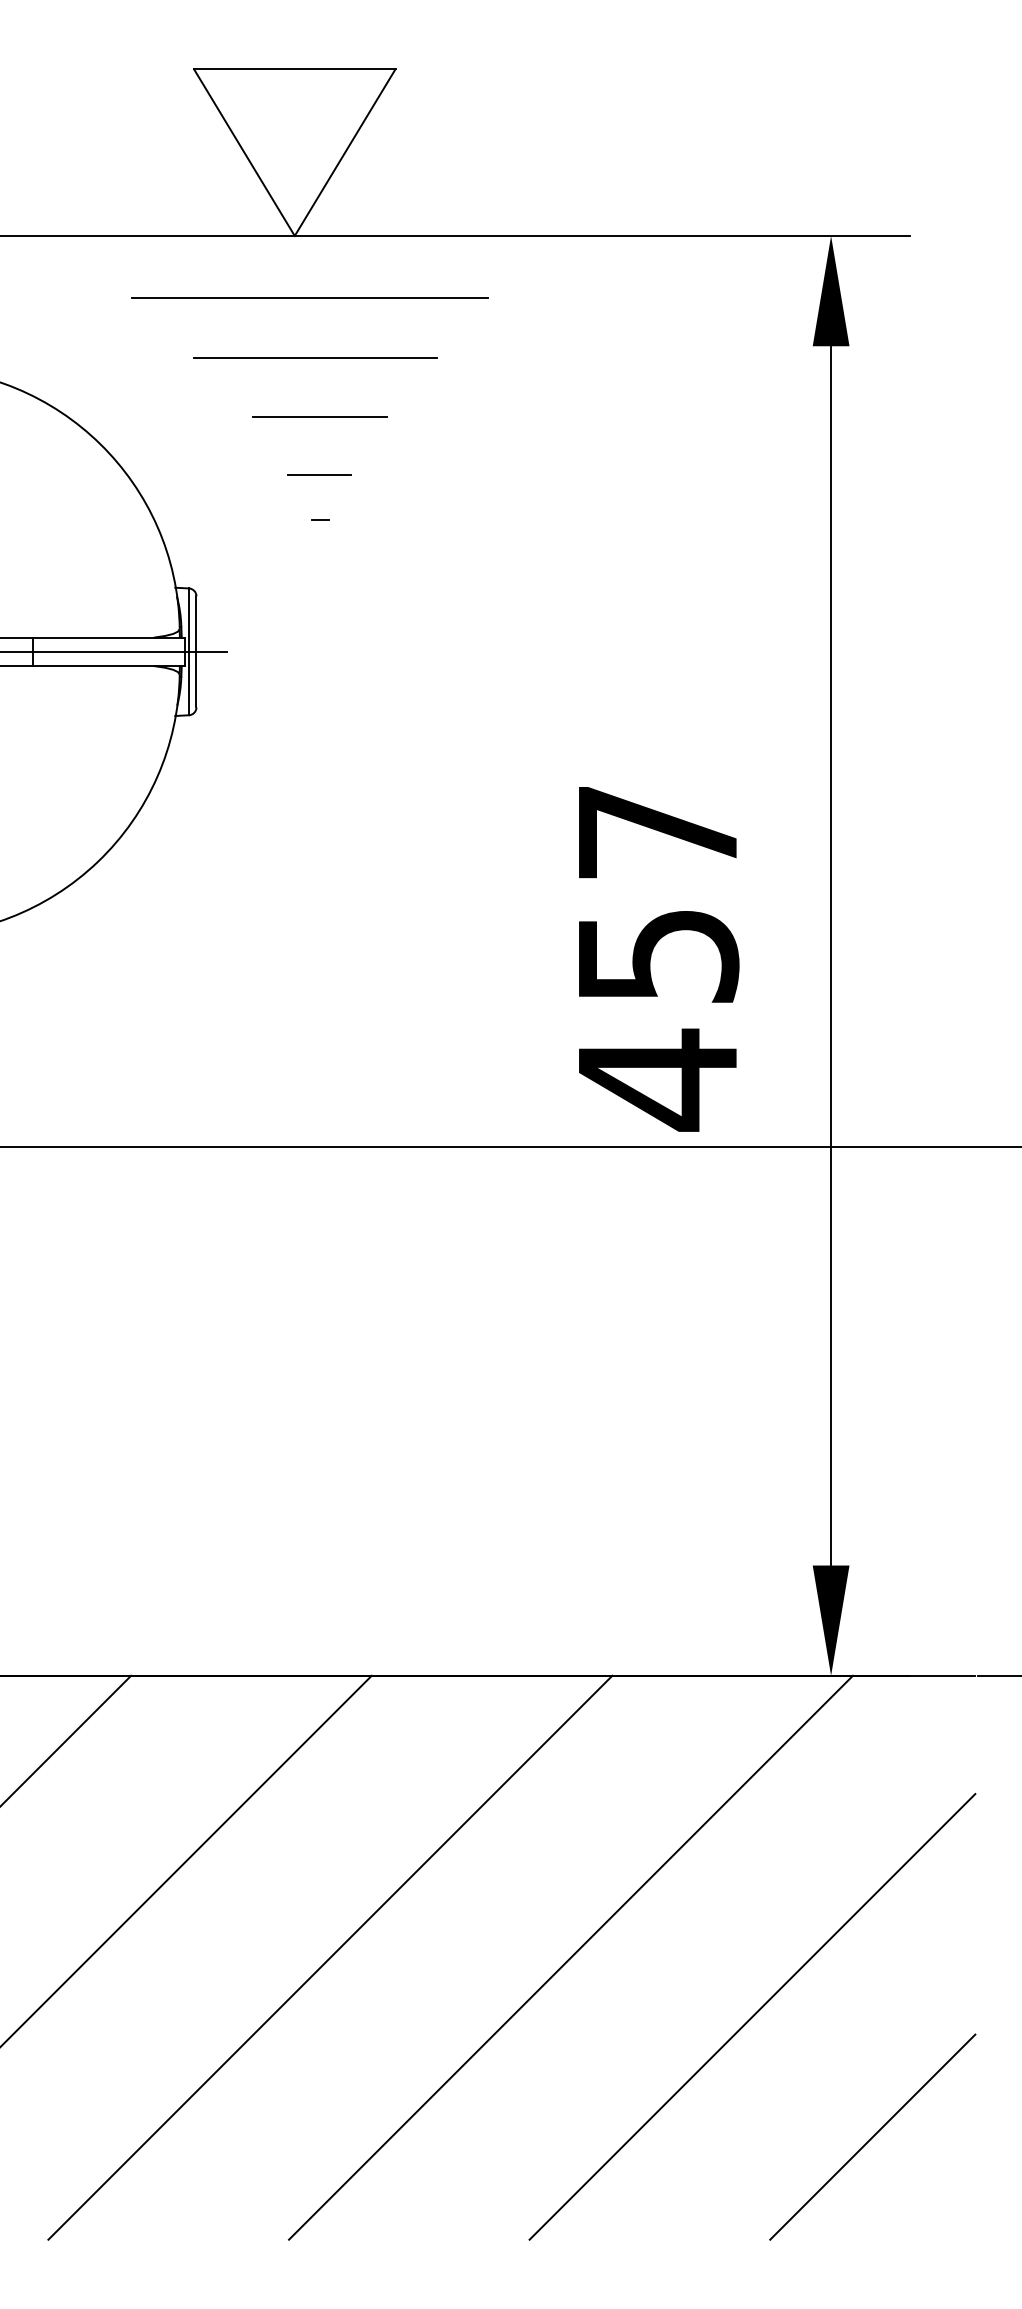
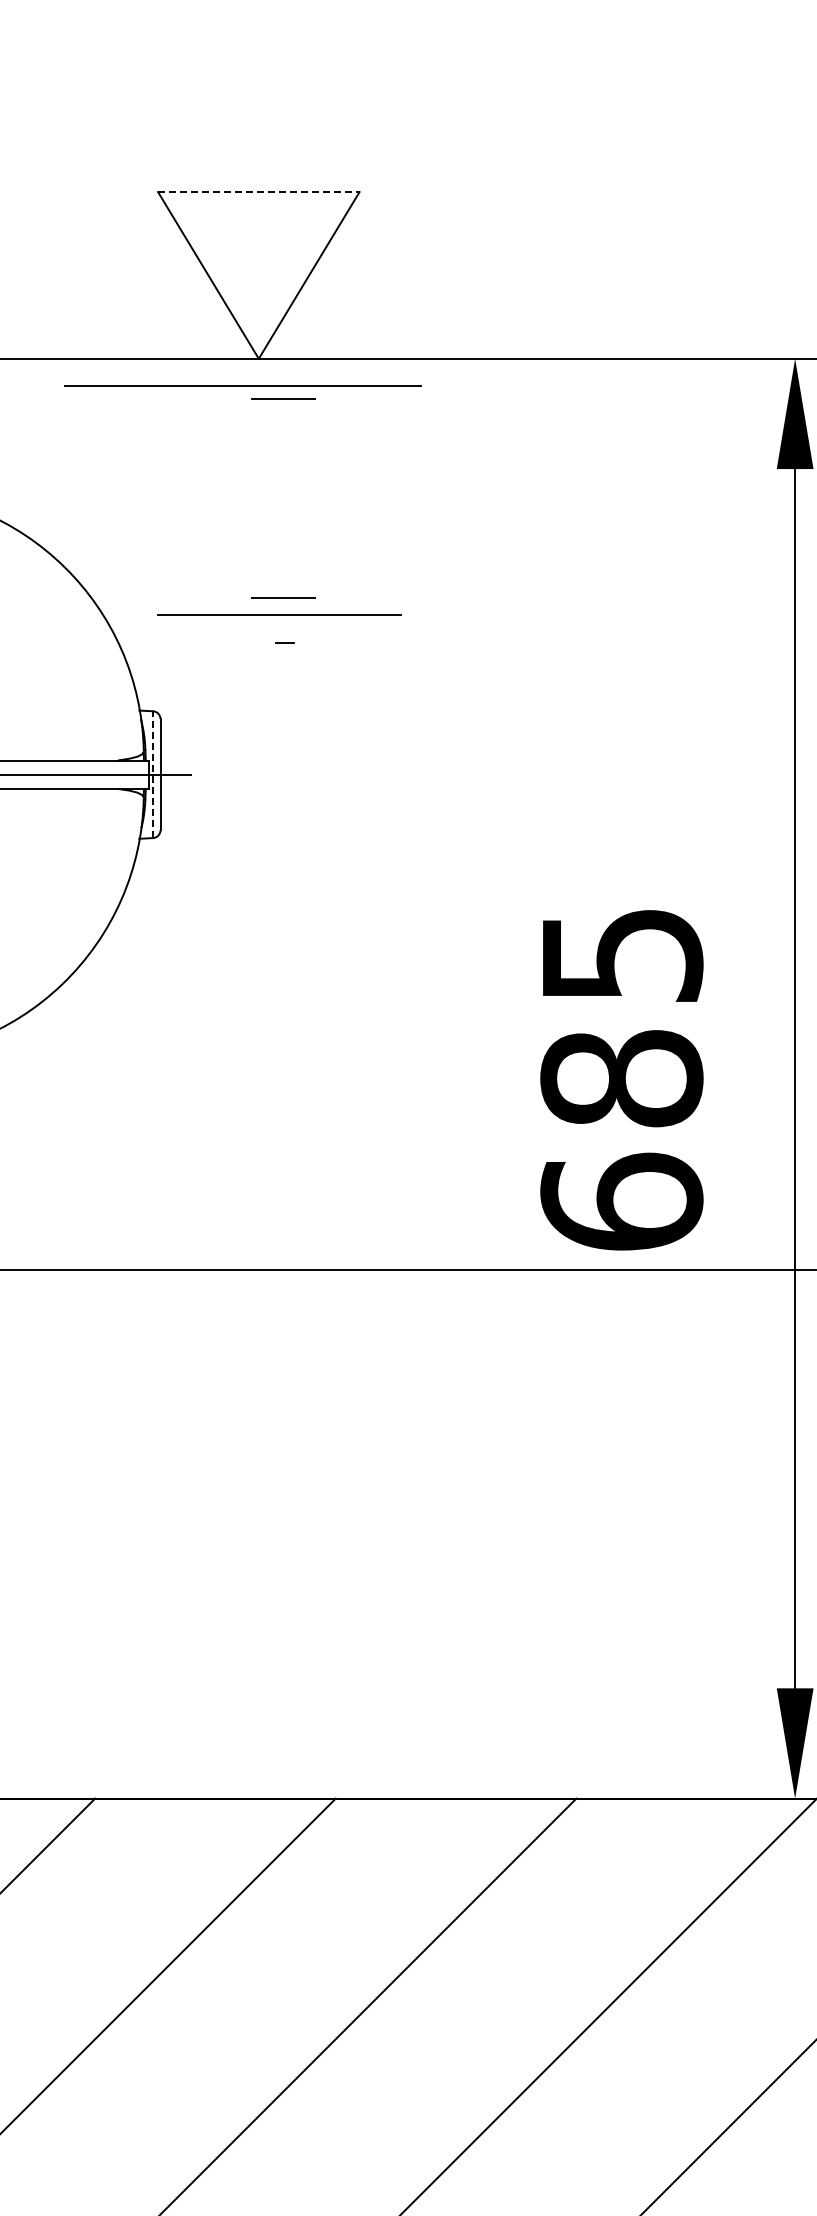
line: (294, 69) -> (258, 192), solid -> dashed
line: (319, 275) -> (283, 398), added
line: (309, 297) -> (242, 385), moved
line: (315, 357) -> (279, 614), moved
line: (319, 417) -> (283, 540), removed
line: (189, 651) -> (153, 774), solid -> dashed
text: (657, 959) -> (621, 1082), 457 -> 685

